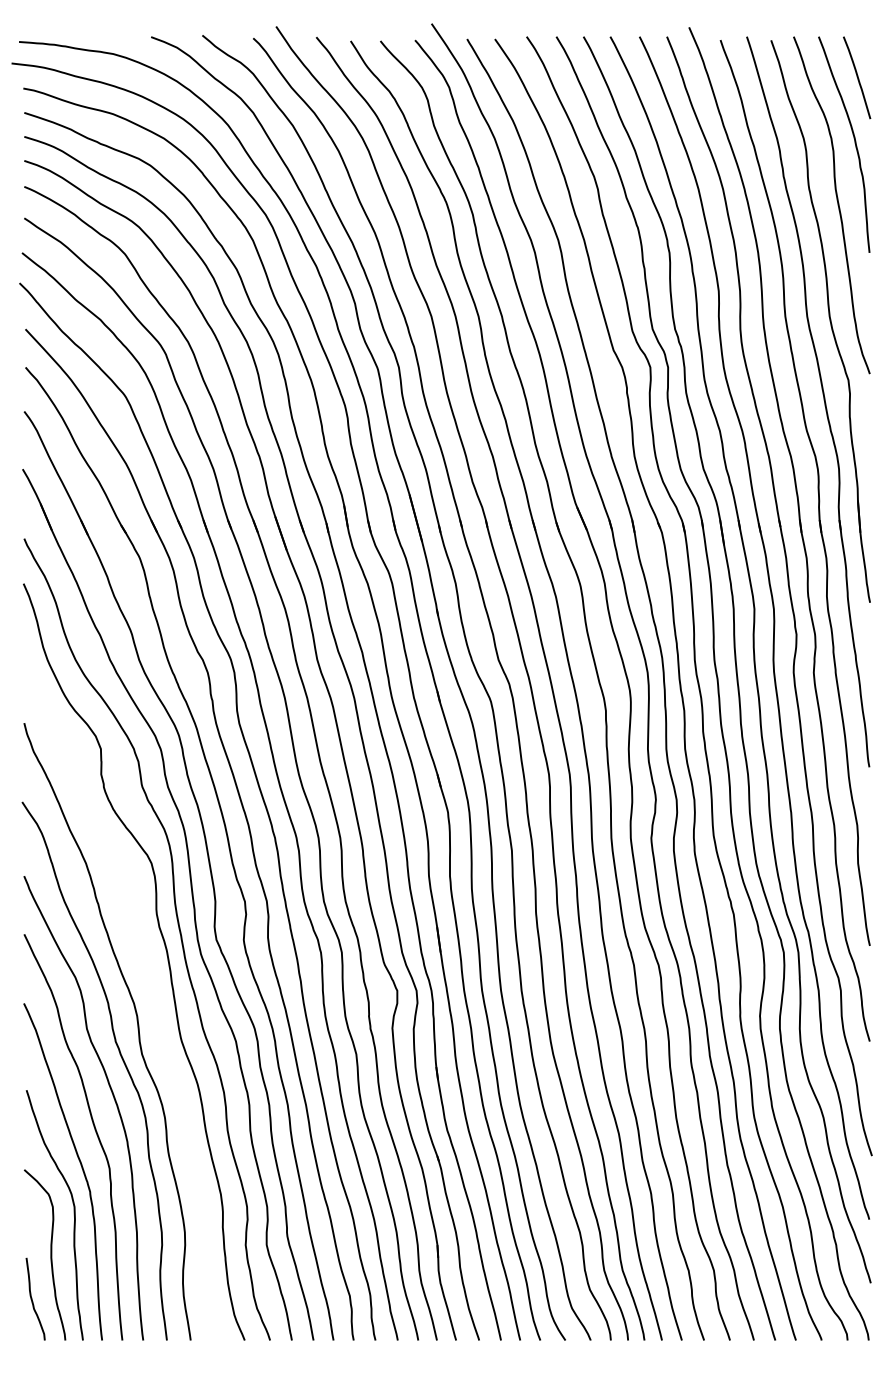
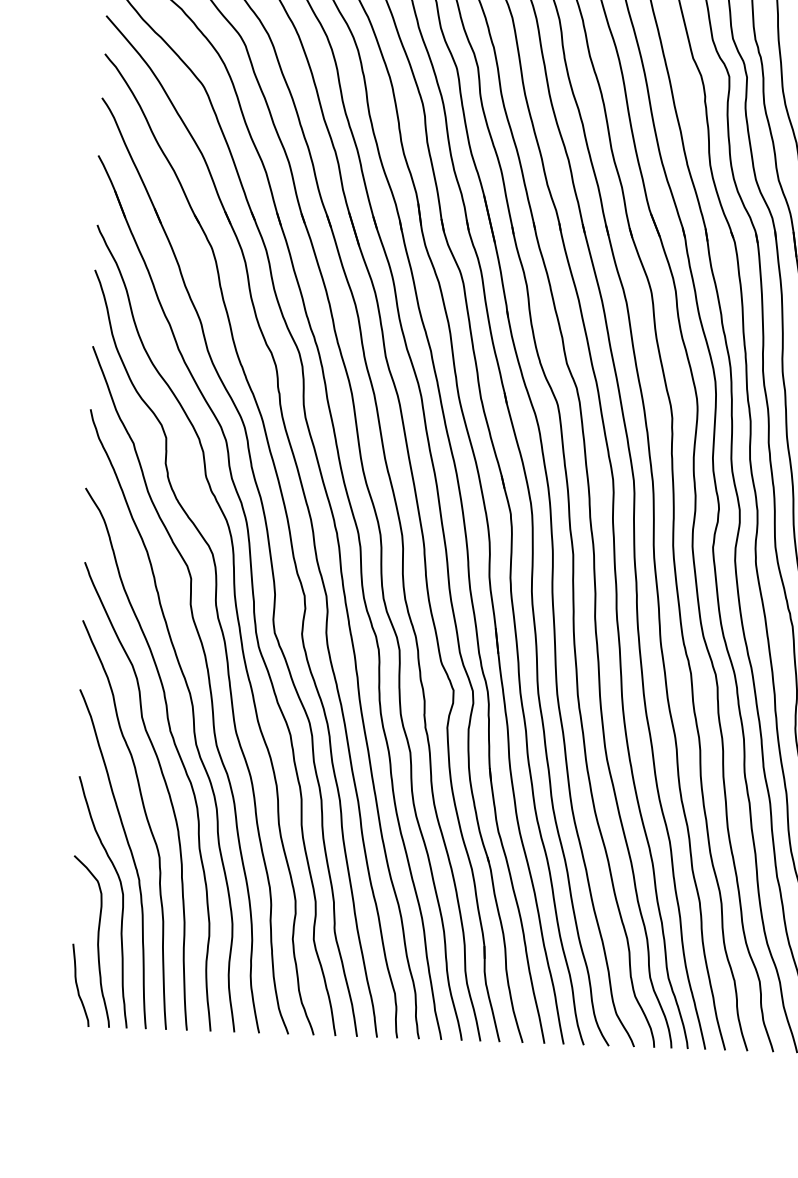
curve: (152, 995) -> (208, 686), added

